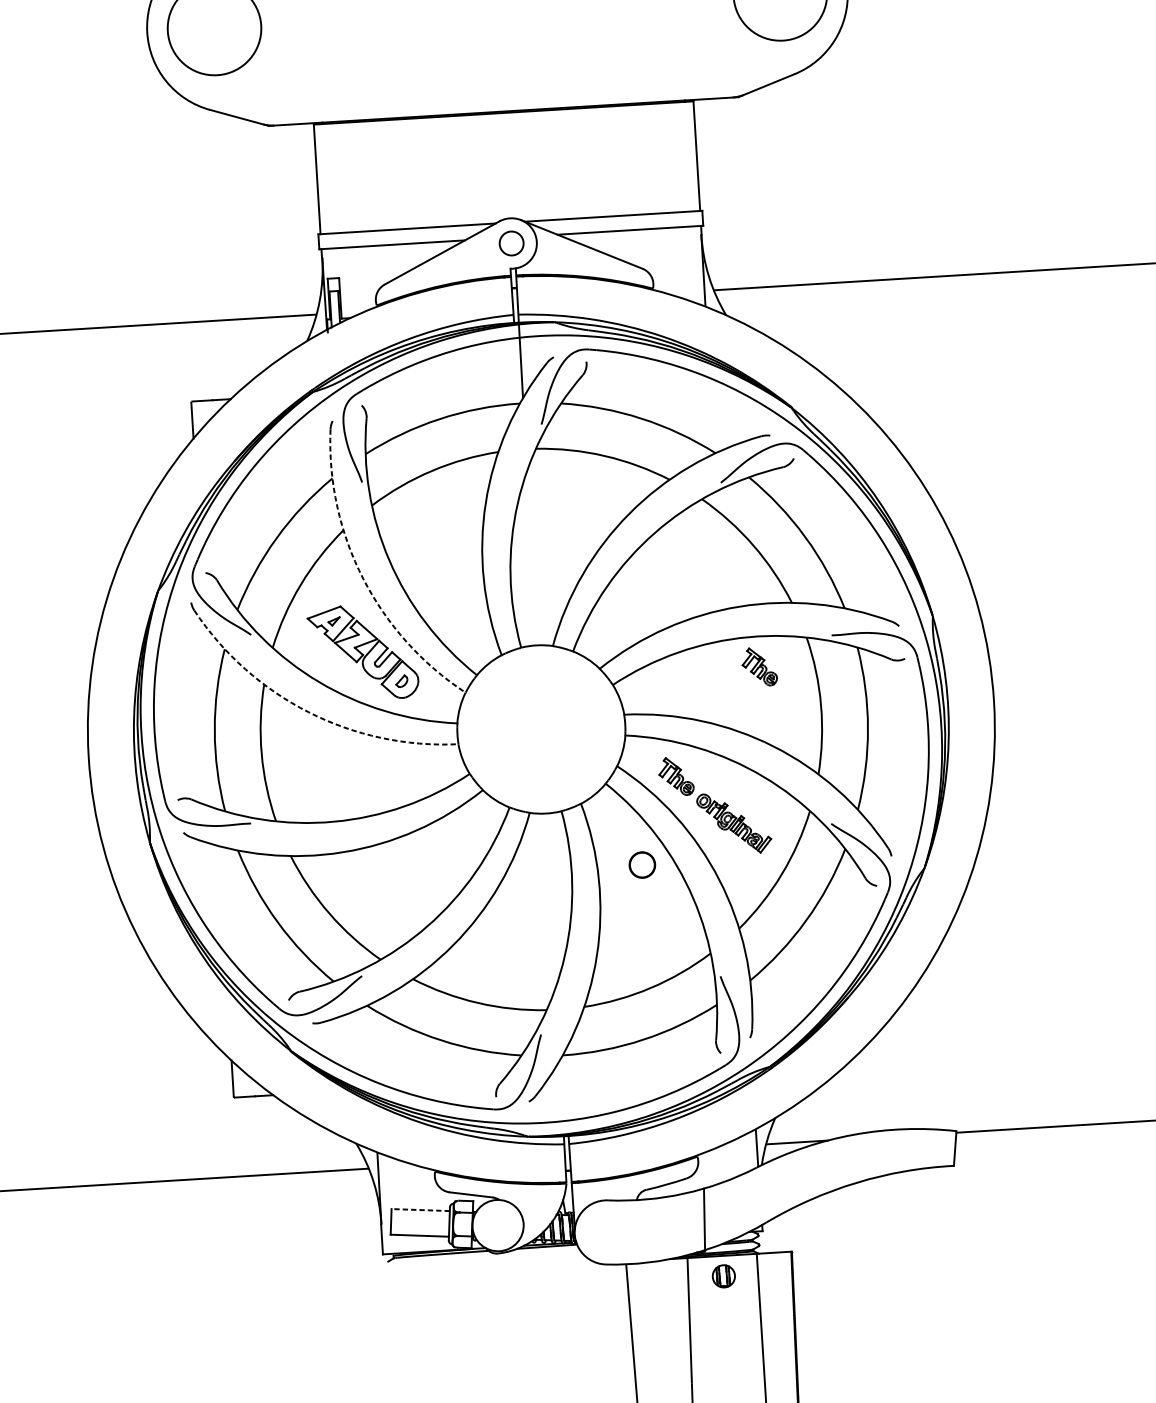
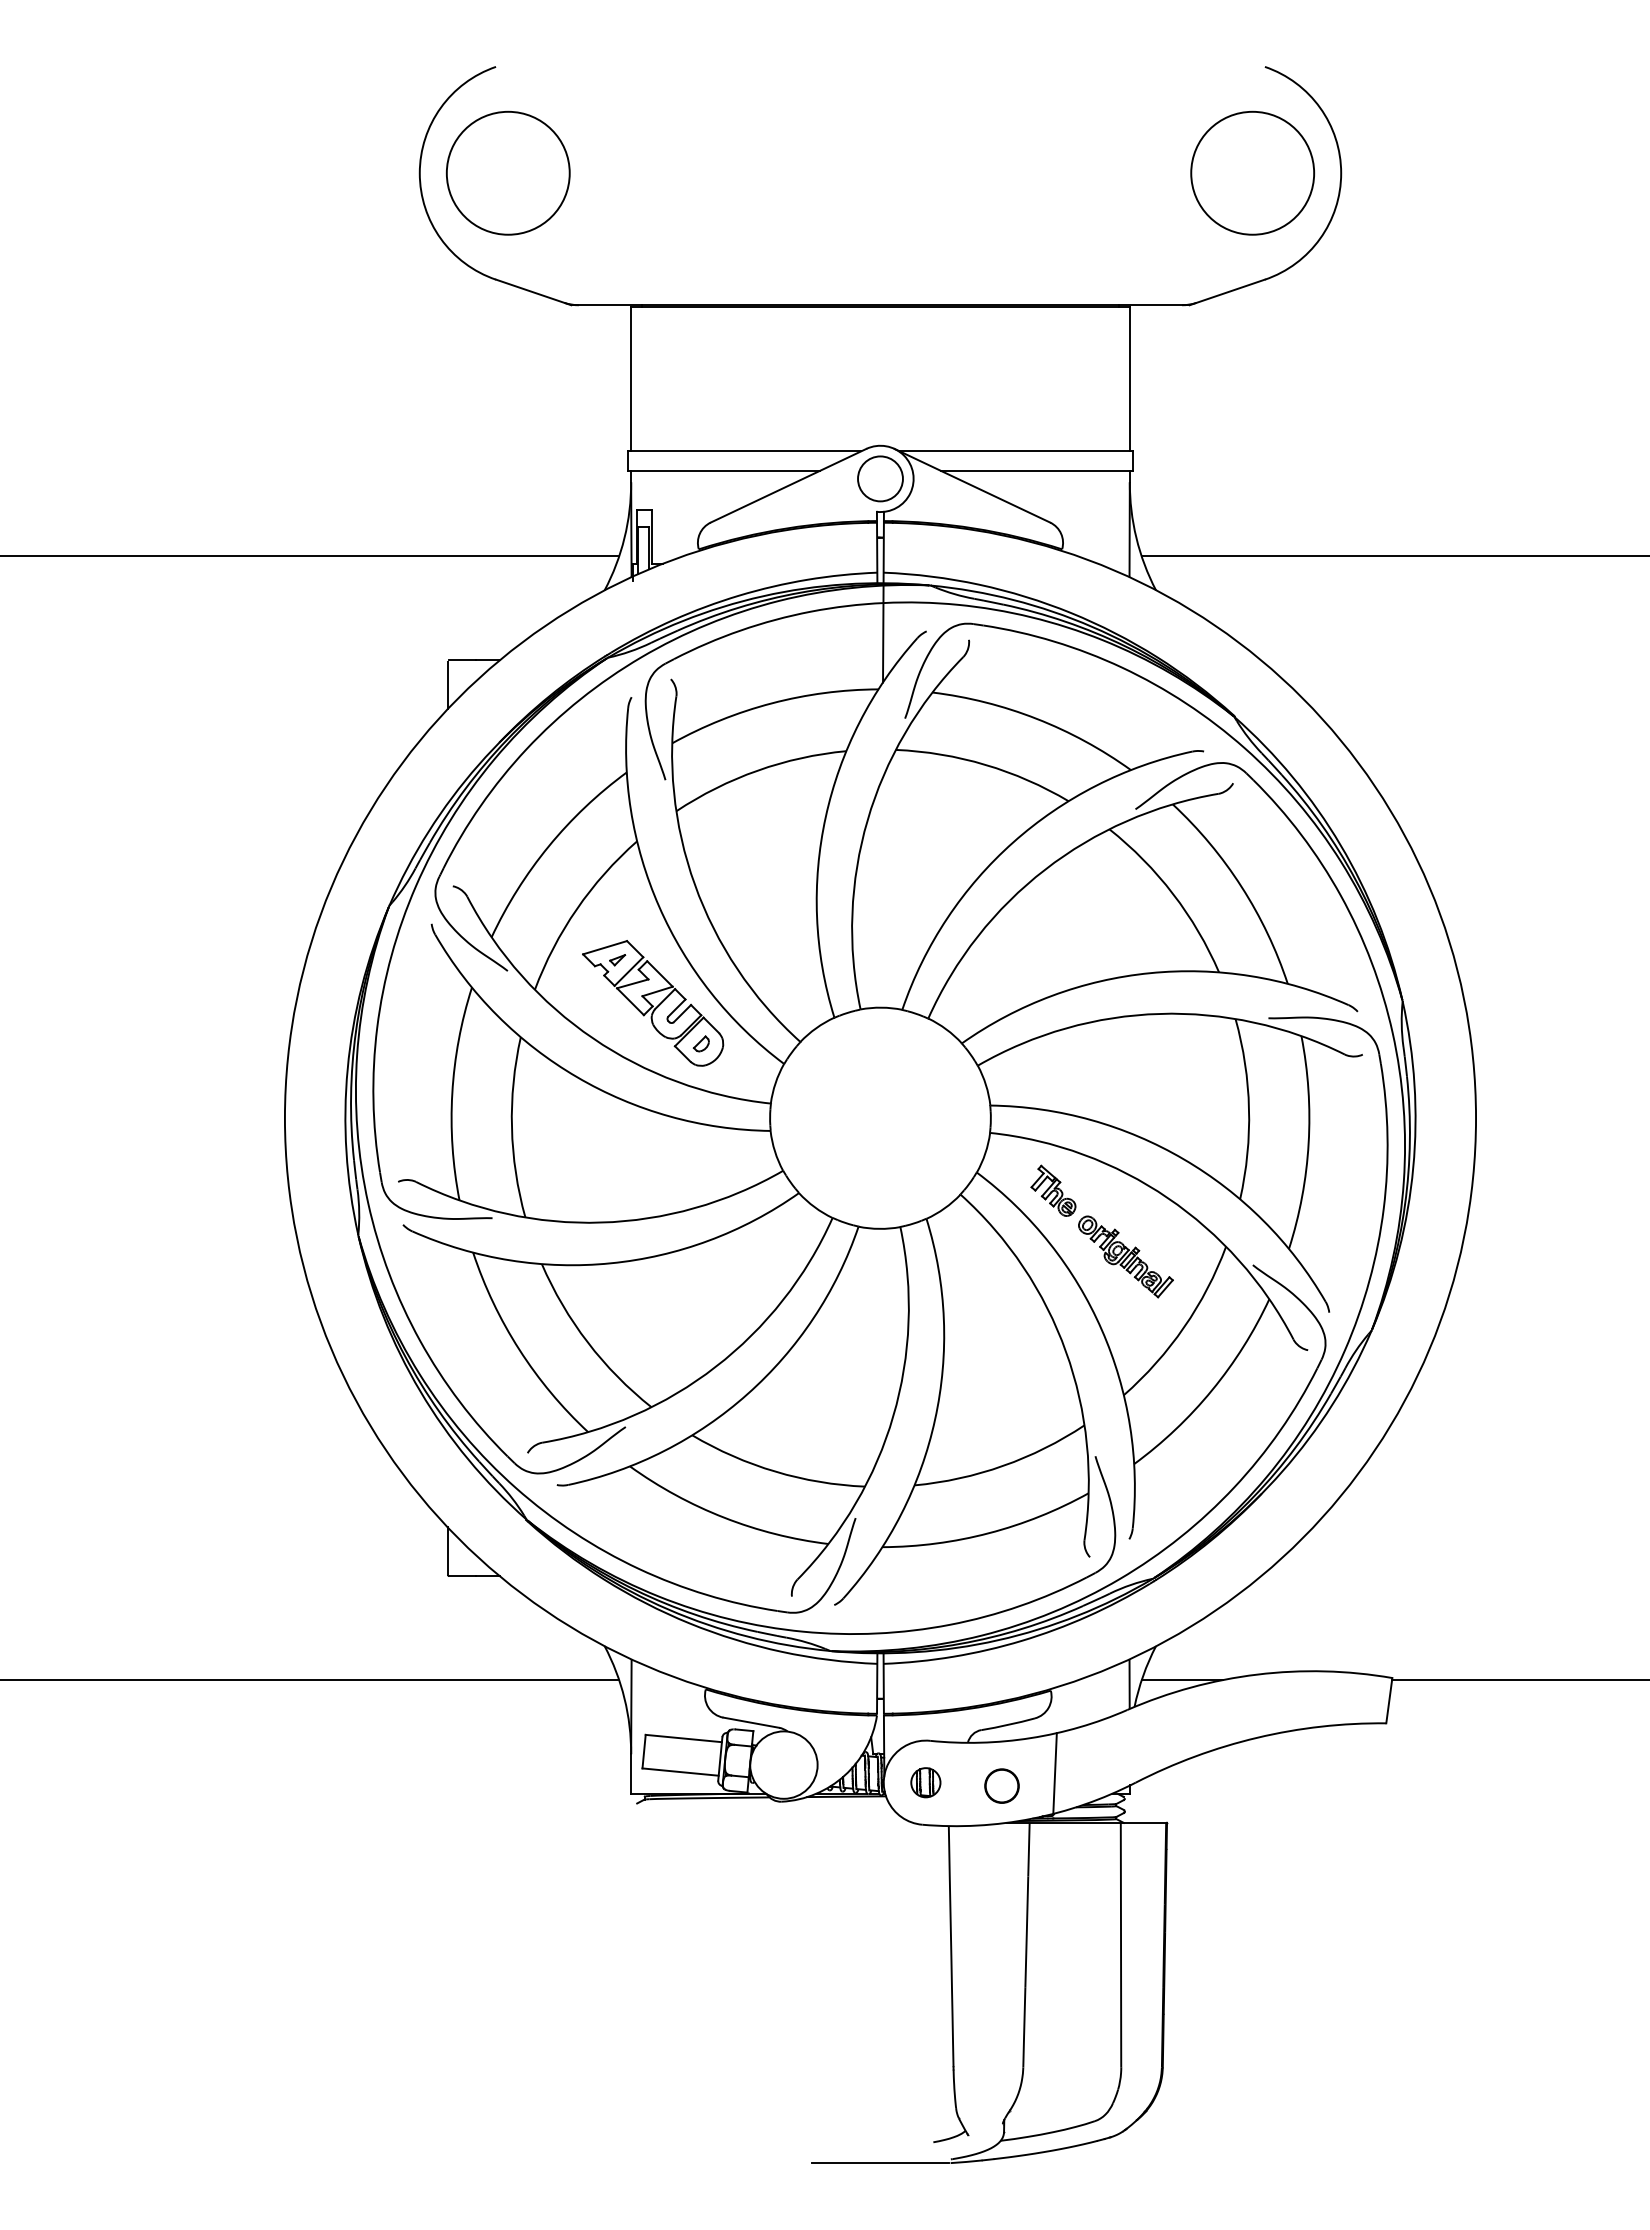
circle: (511, 243) -> (880, 478), size x1.43
arc: (363, 578) -> (659, 906), dashed -> solid
part: (759, 666) -> (1171, 1053), removed
arc: (309, 712) -> (577, 1077), dashed -> solid
circle: (641, 864) -> (1001, 1785), moved
line: (420, 1210) -> (683, 1738), dashed -> solid
part: (723, 1276) -> (925, 1782), moved

